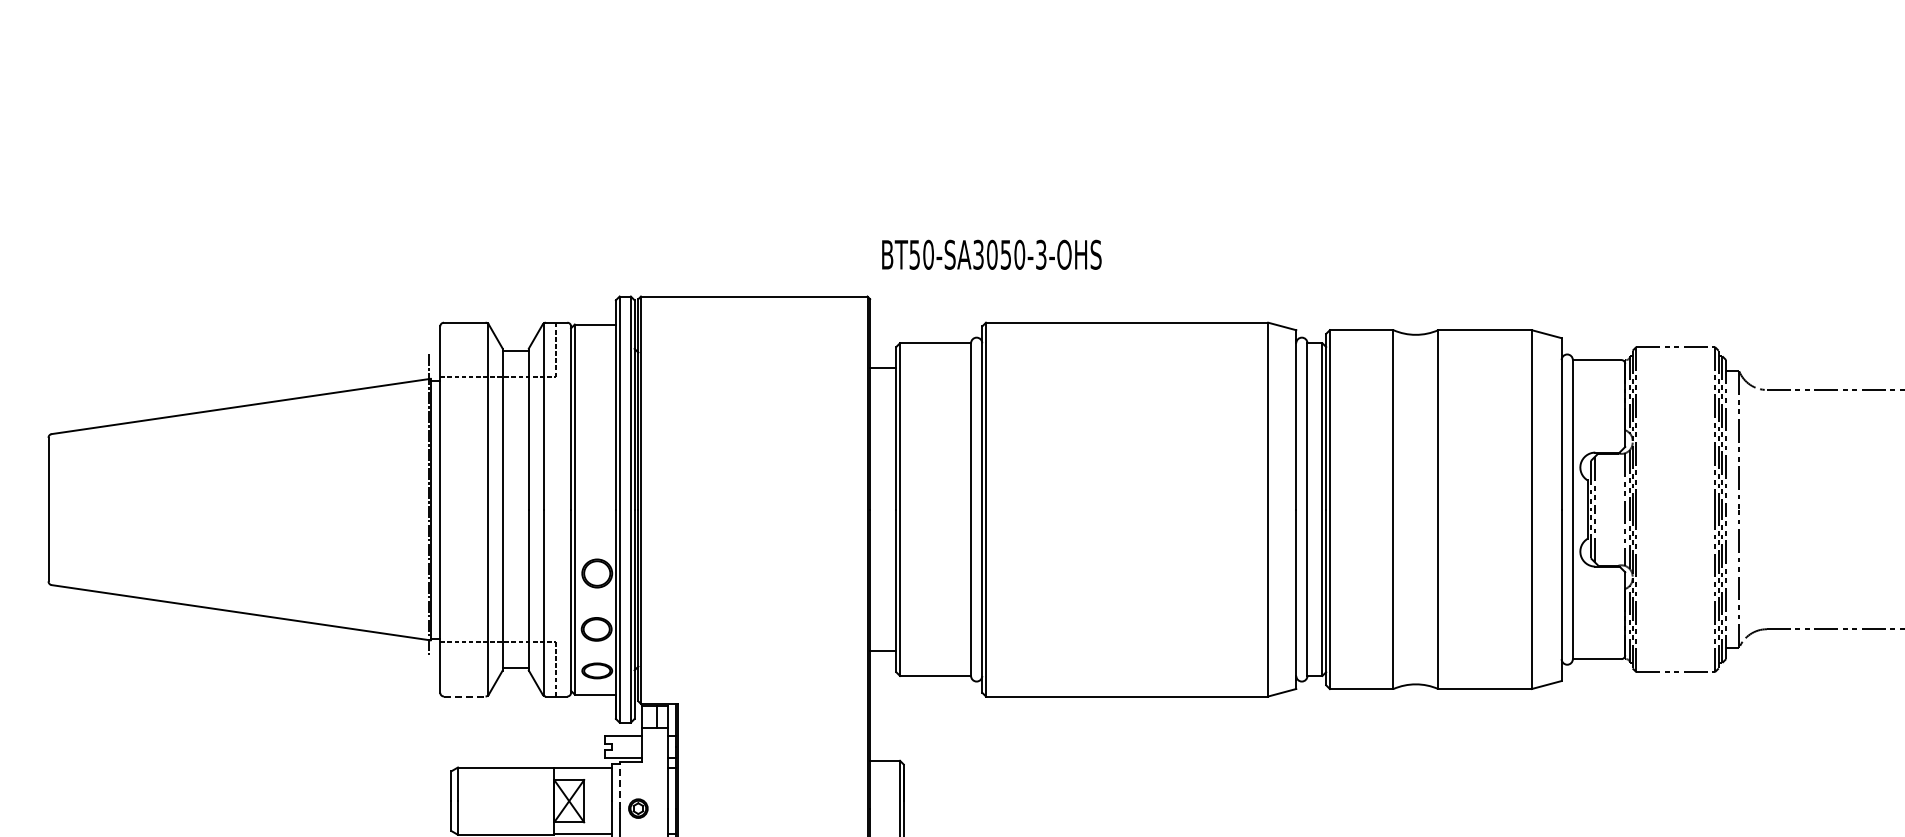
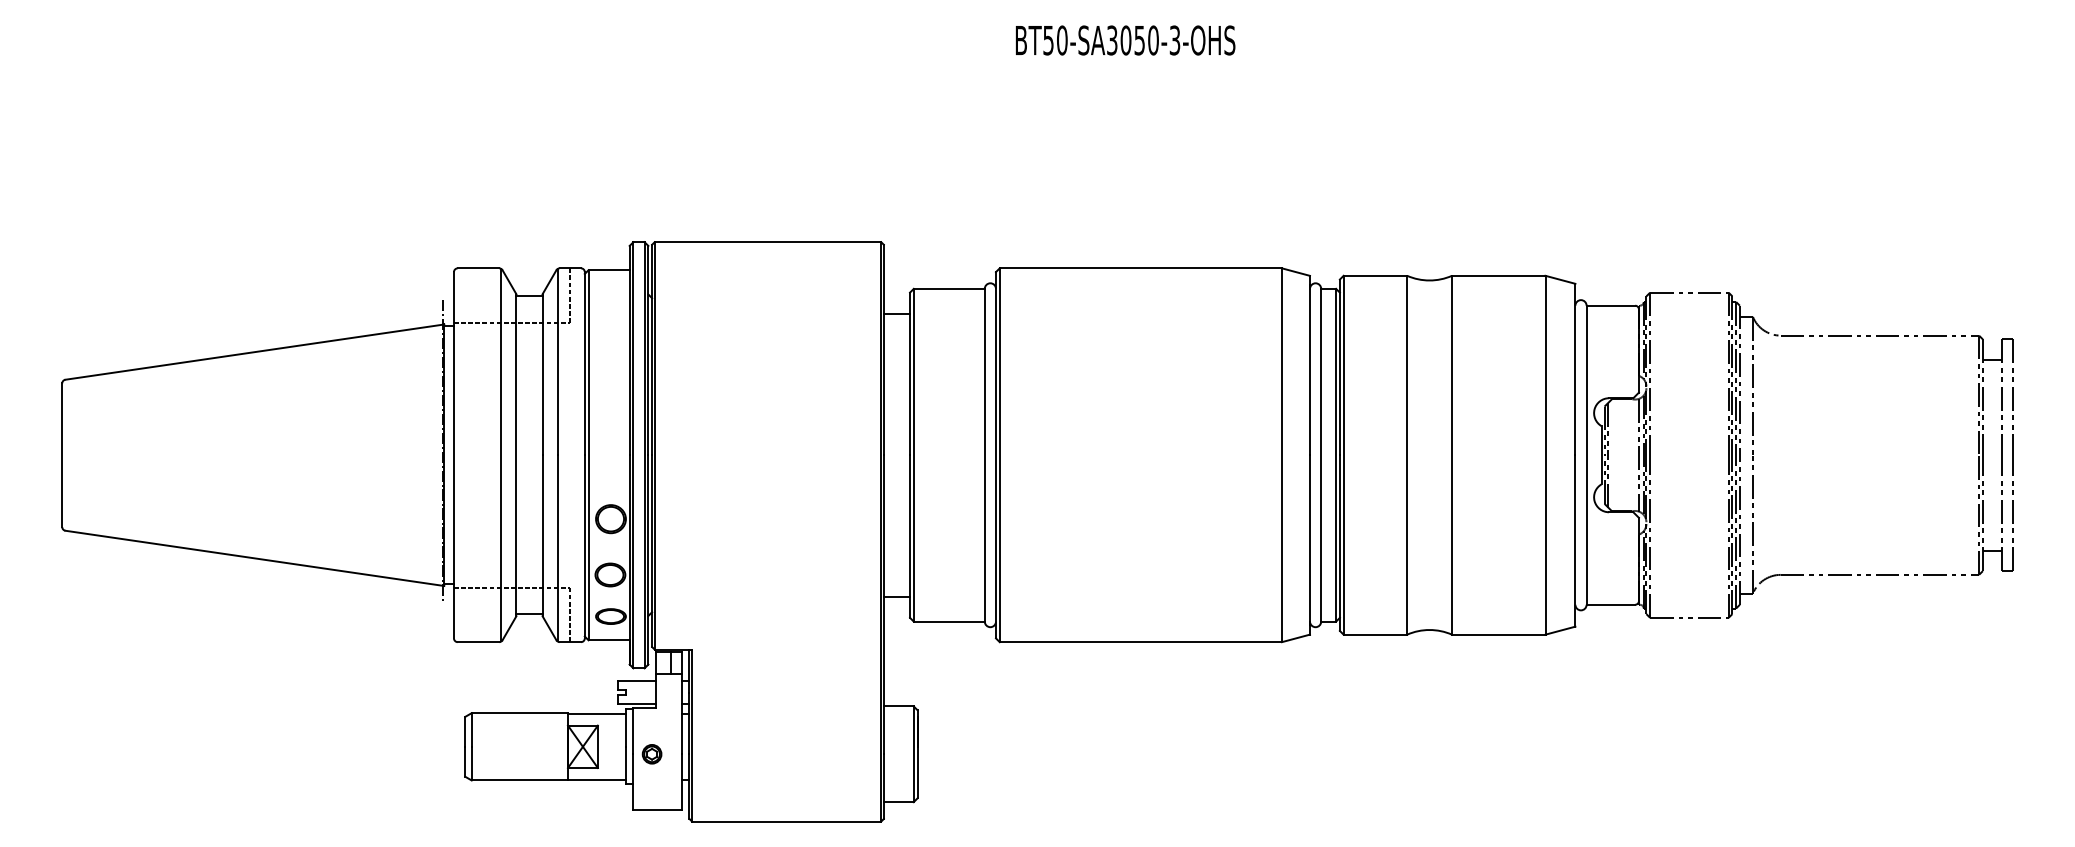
text: (991, 254) -> (1125, 40), moved
line: (464, 696) -> (478, 642), dashed -> solid
line: (619, 784) -> (633, 730), dashed -> solid

